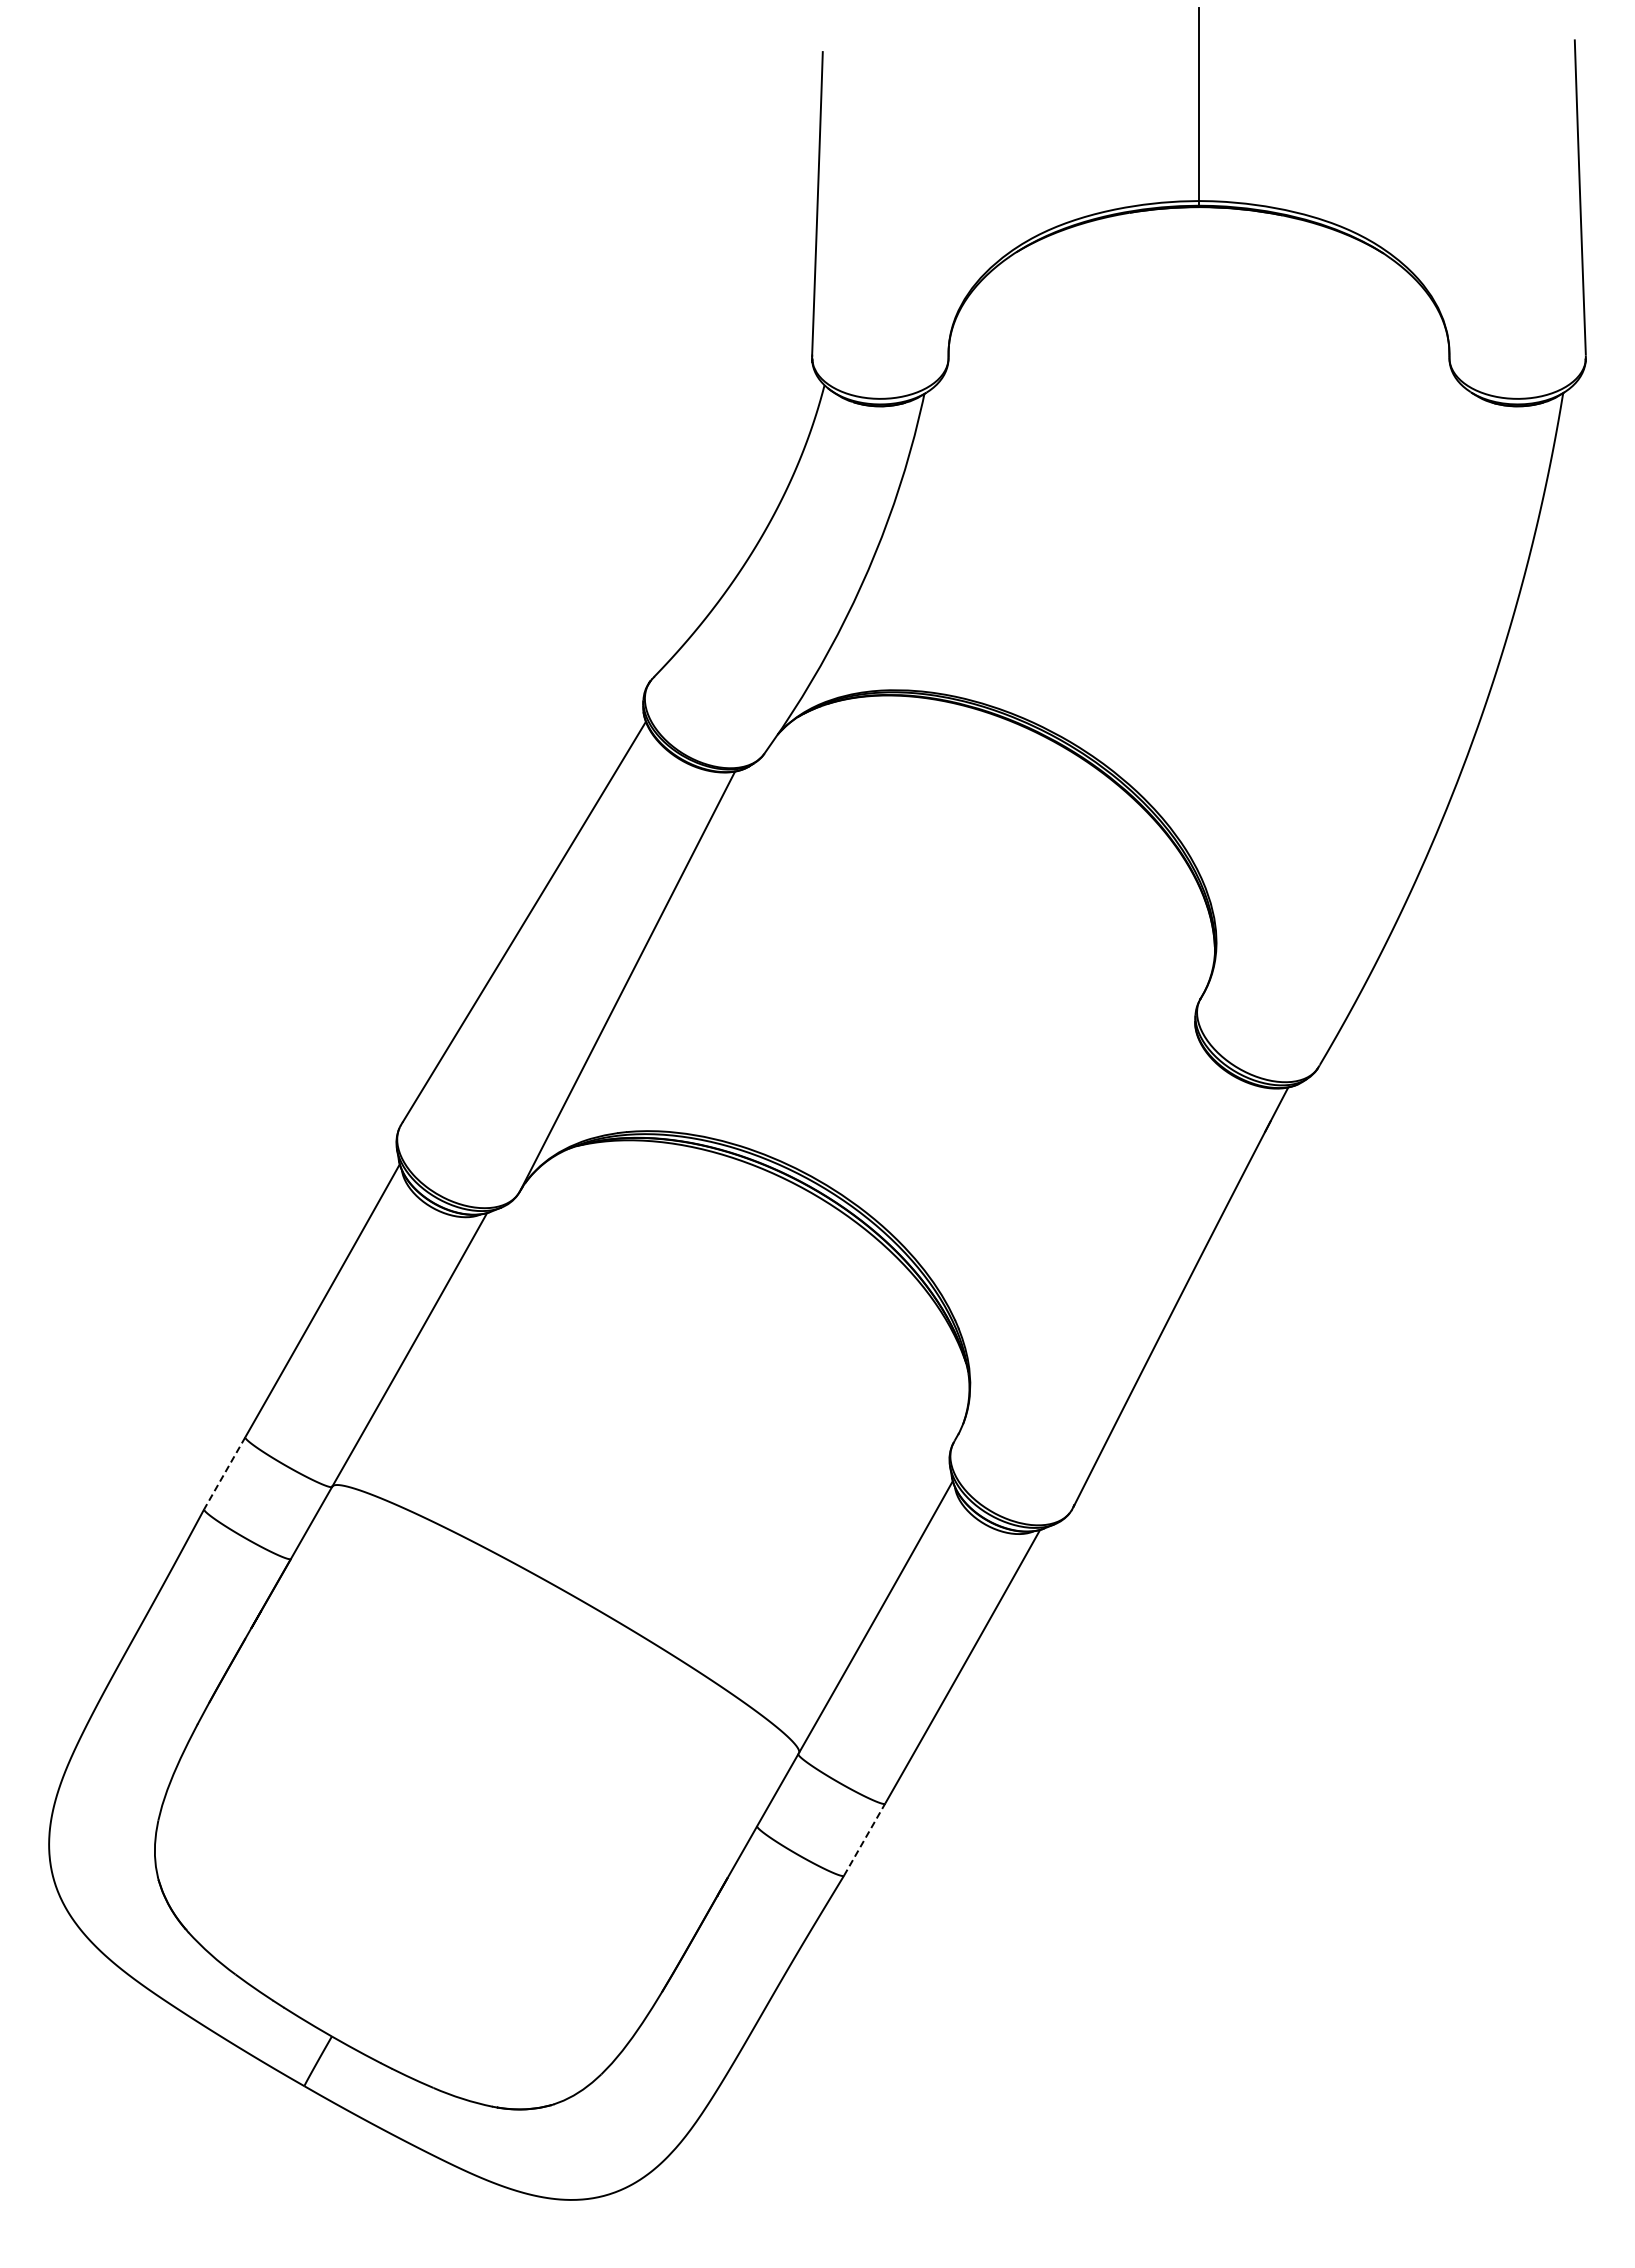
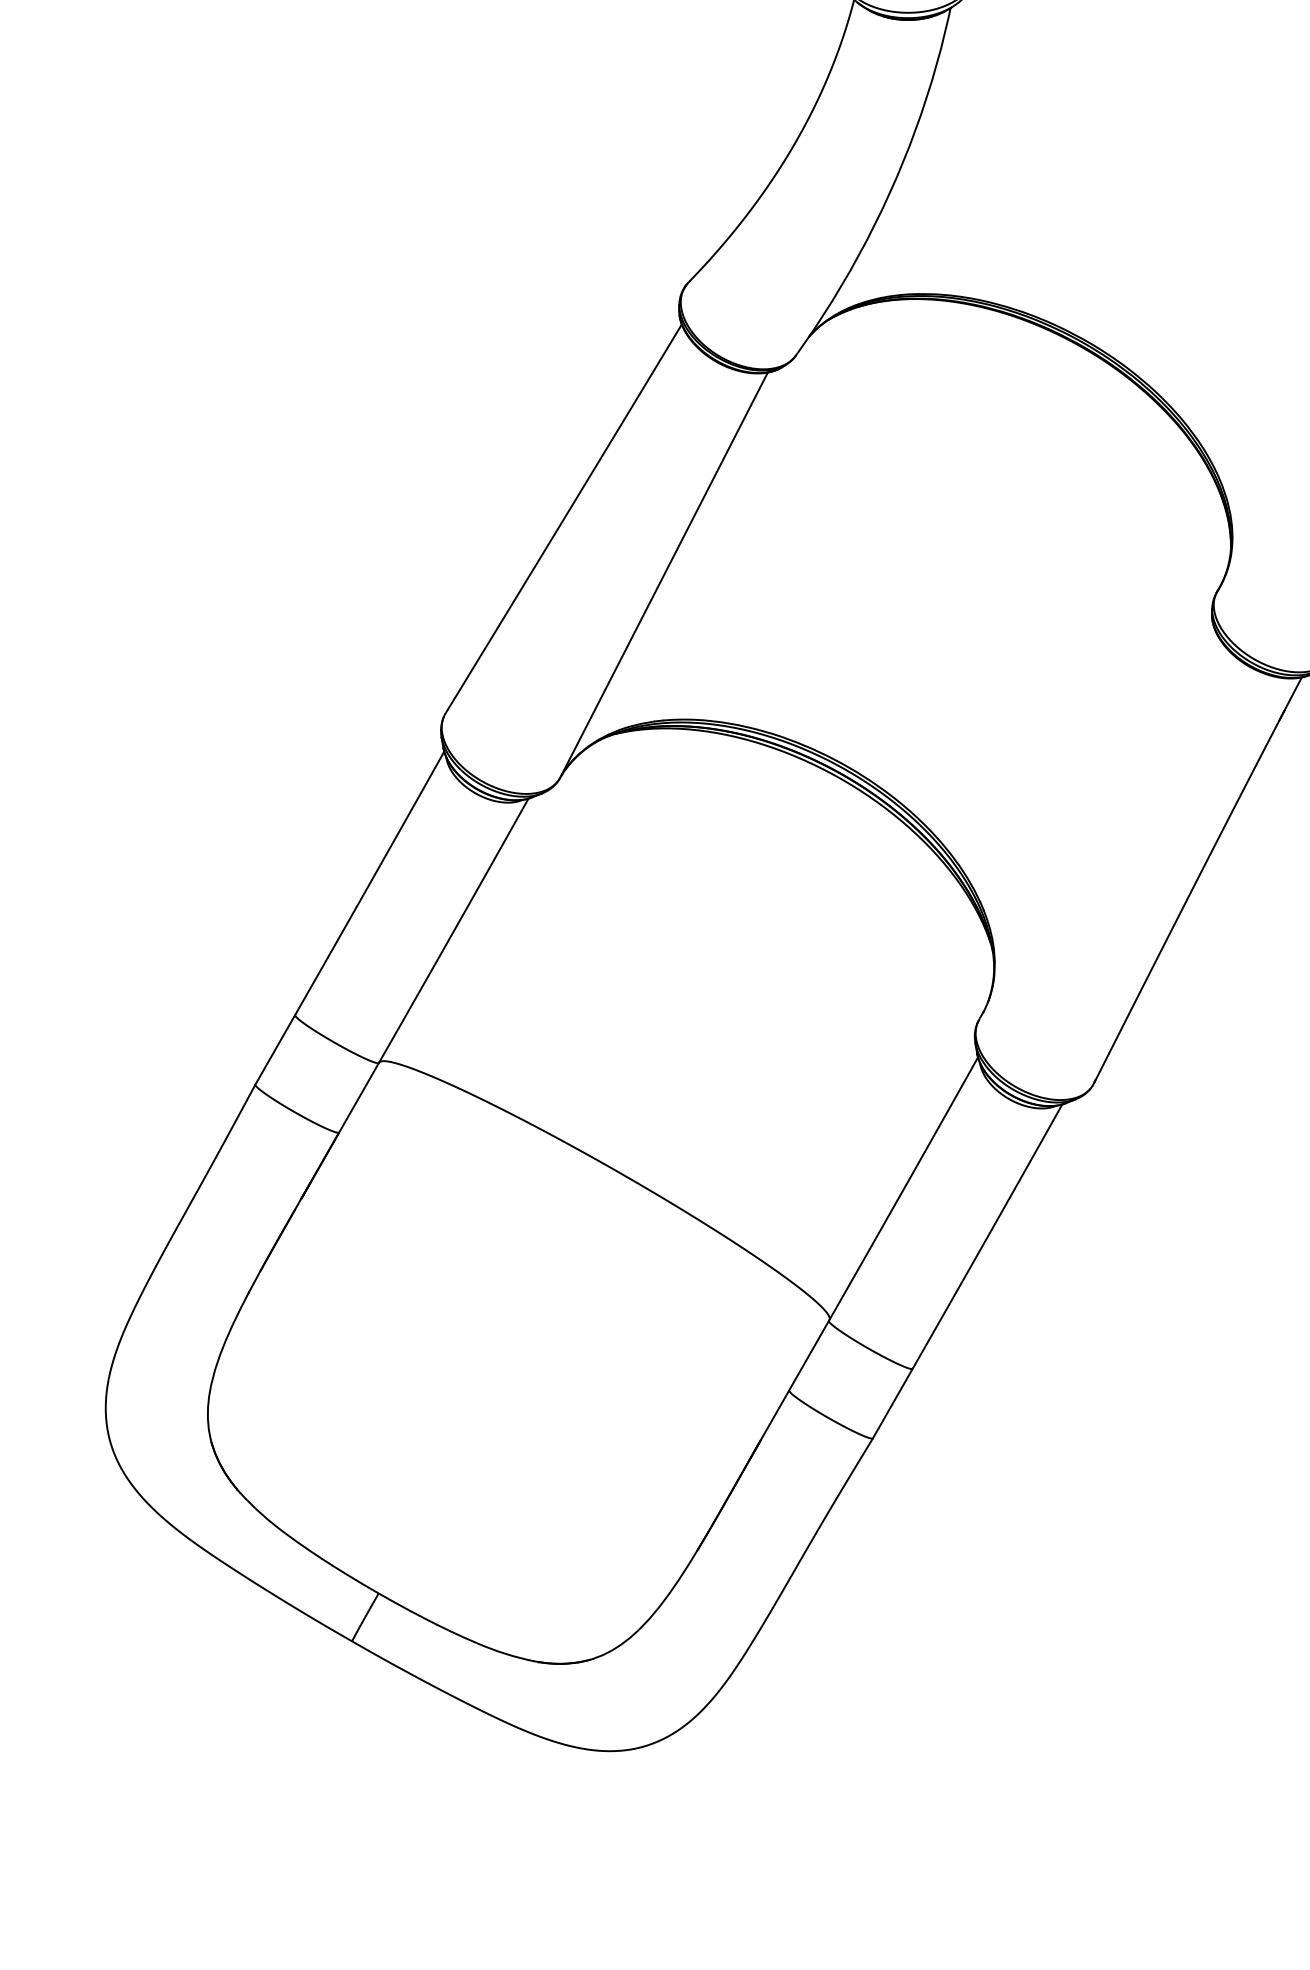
line: (224, 1473) -> (275, 1050), dashed -> solid
line: (864, 1839) -> (892, 1403), dashed -> solid

